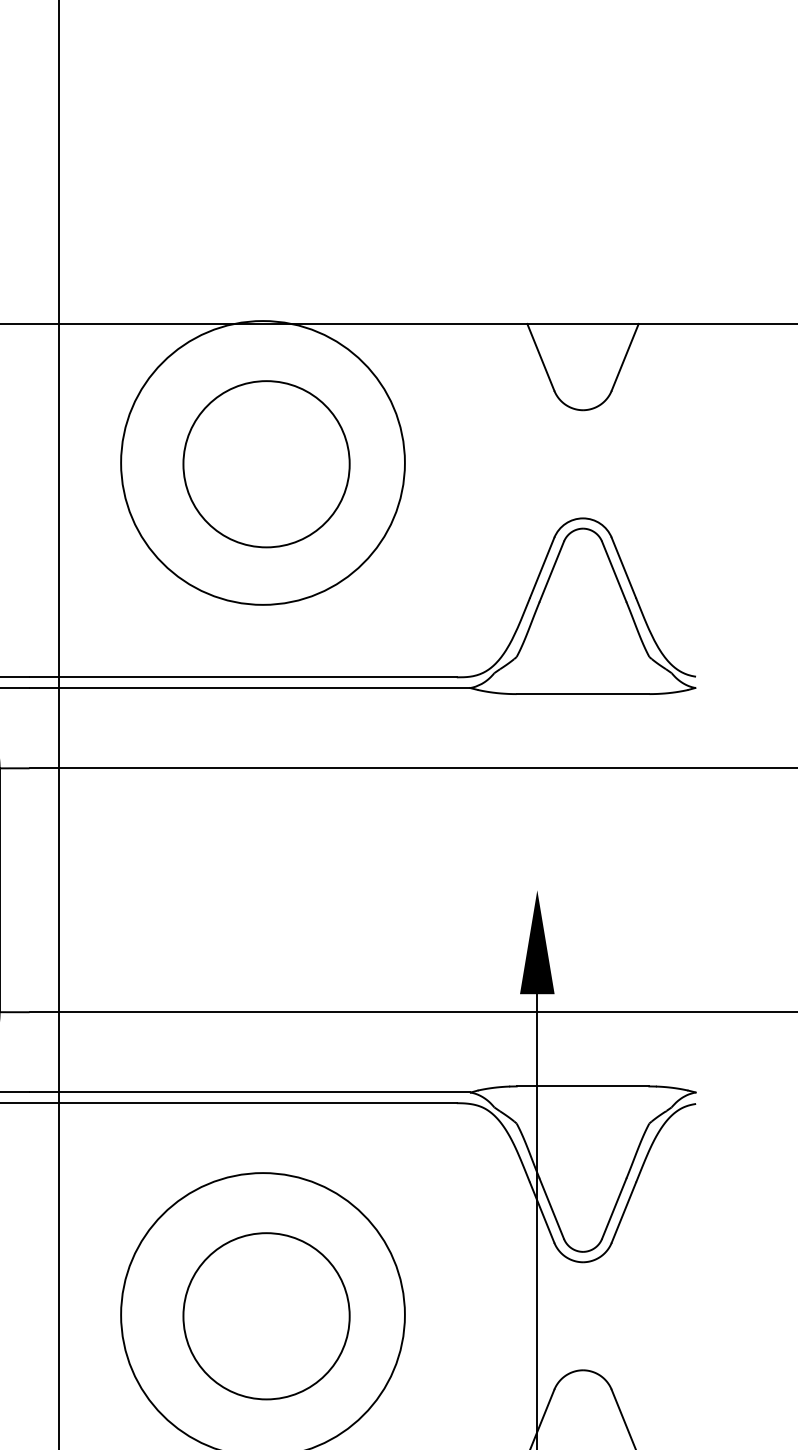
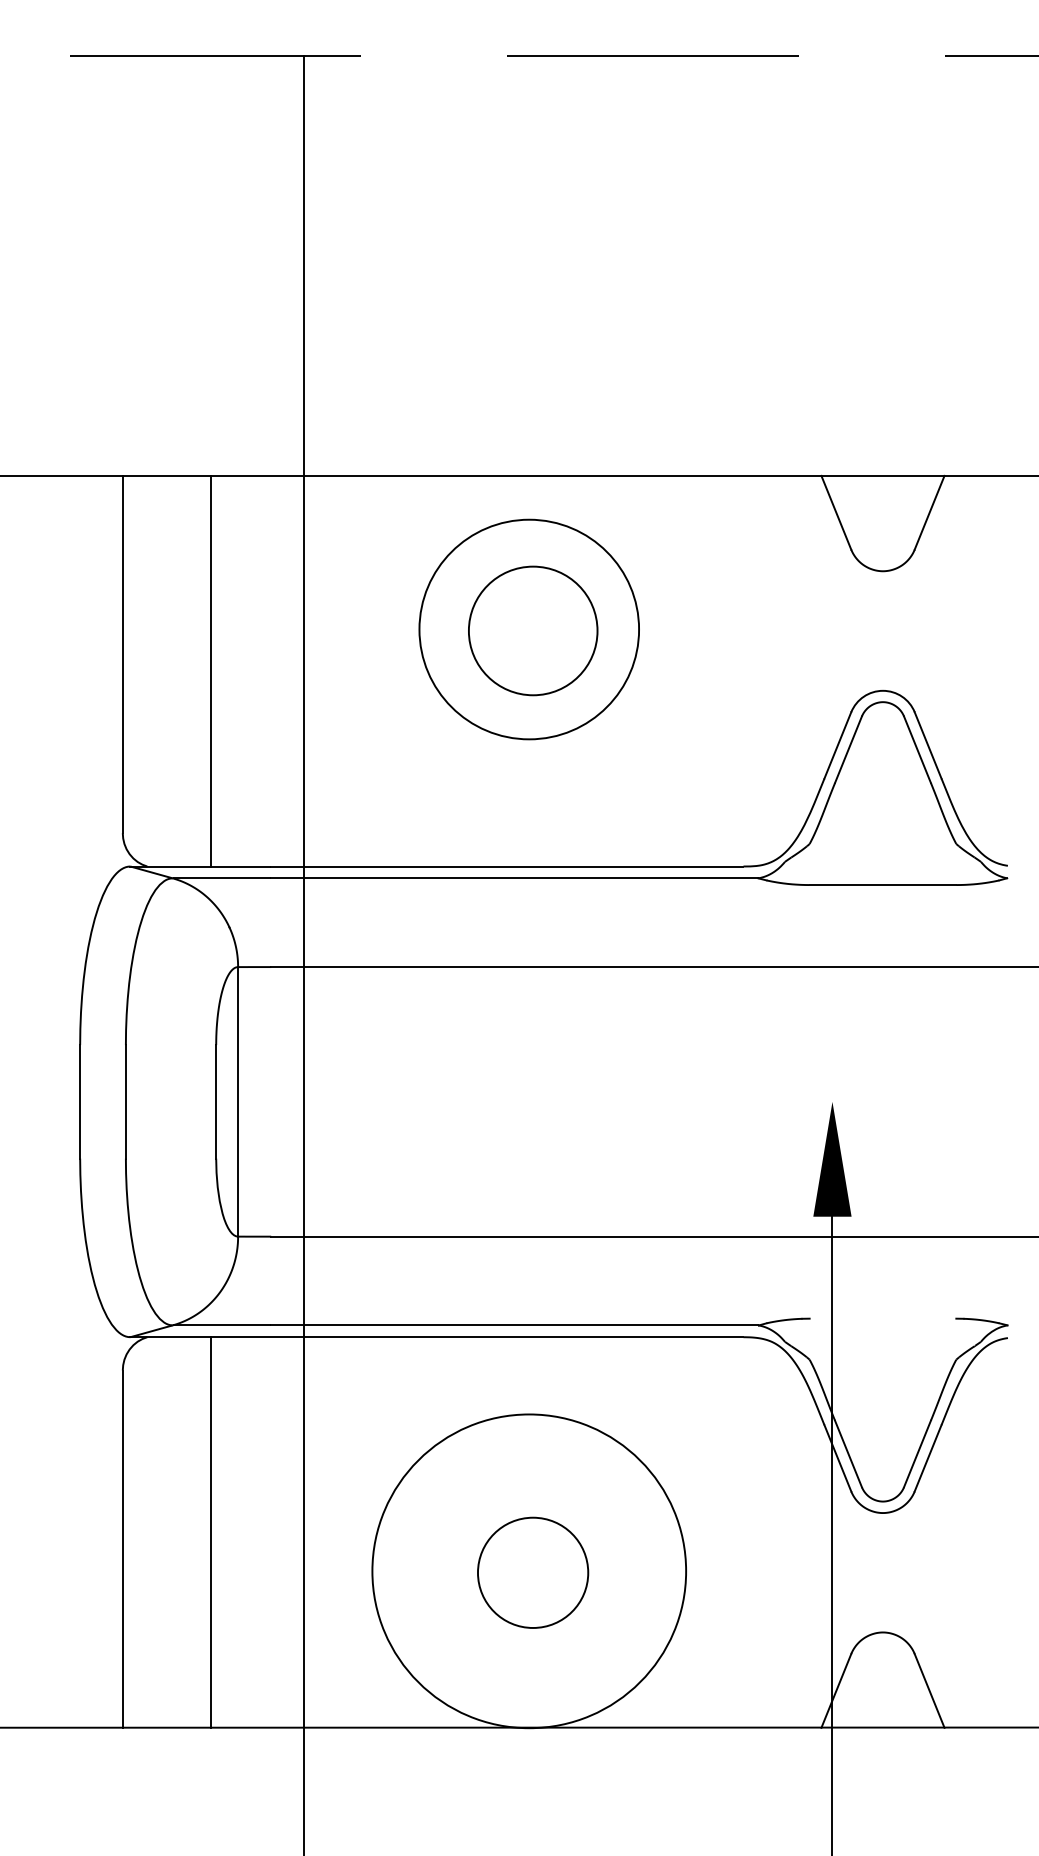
circle: (263, 462) -> (529, 629), size x0.7
circle: (266, 463) -> (533, 630), size x0.7
line: (582, 1086) -> (882, 1318), removed
circle: (265, 1316) -> (532, 1572), size x0.6

